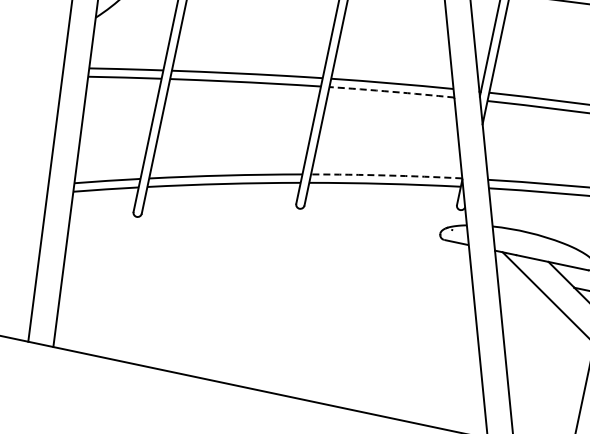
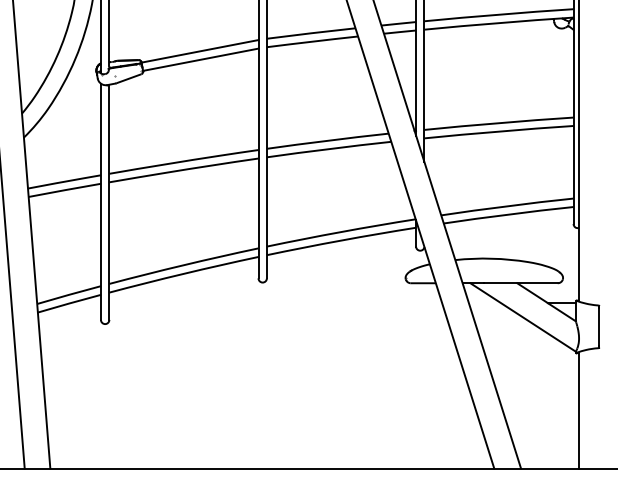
line: (392, 92) -> (329, 149), dashed -> solid
arc: (386, 176) -> (341, 232), dashed -> solid

